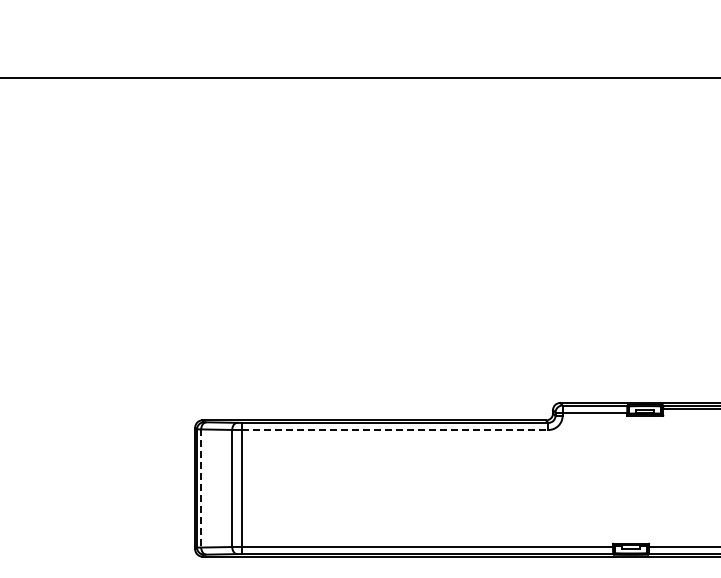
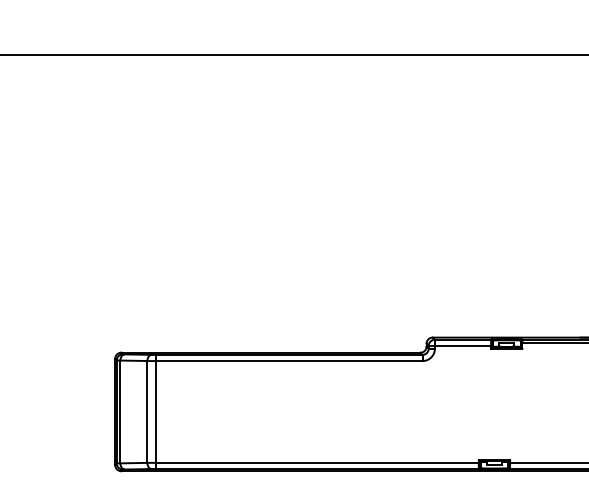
line: (395, 430) -> (289, 361), dashed -> solid
line: (201, 488) -> (120, 411), dashed -> solid

